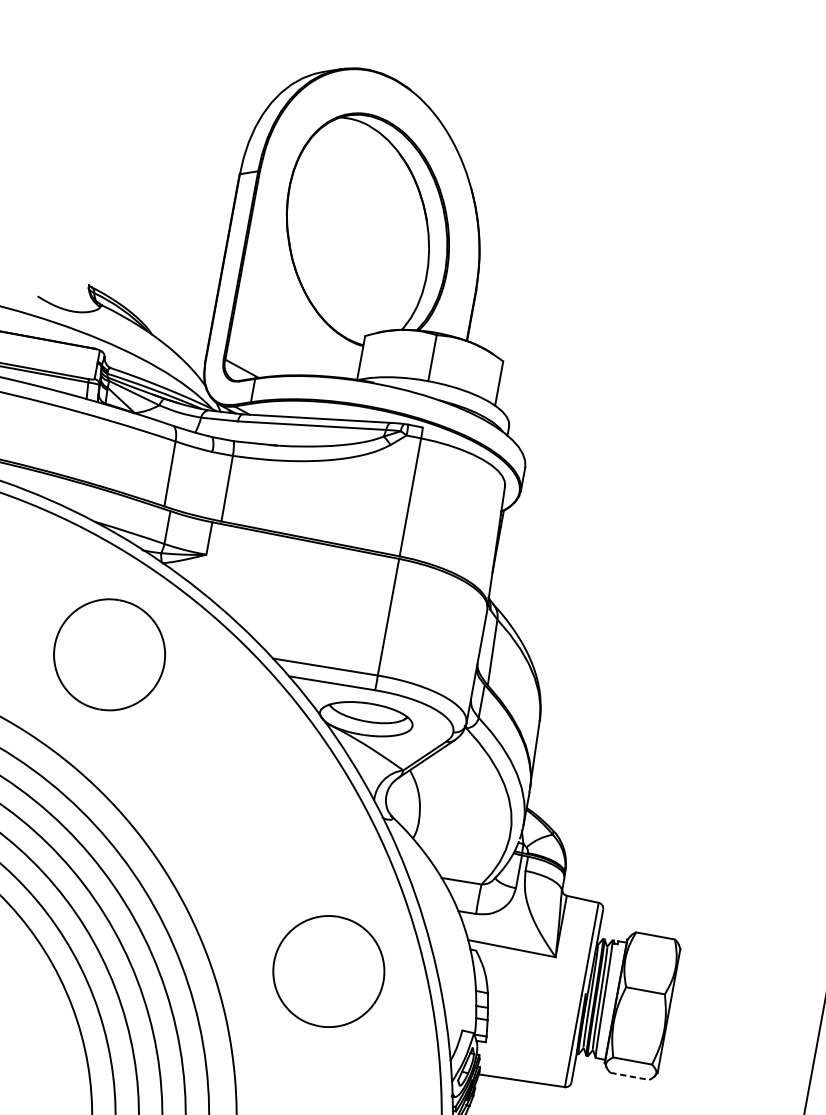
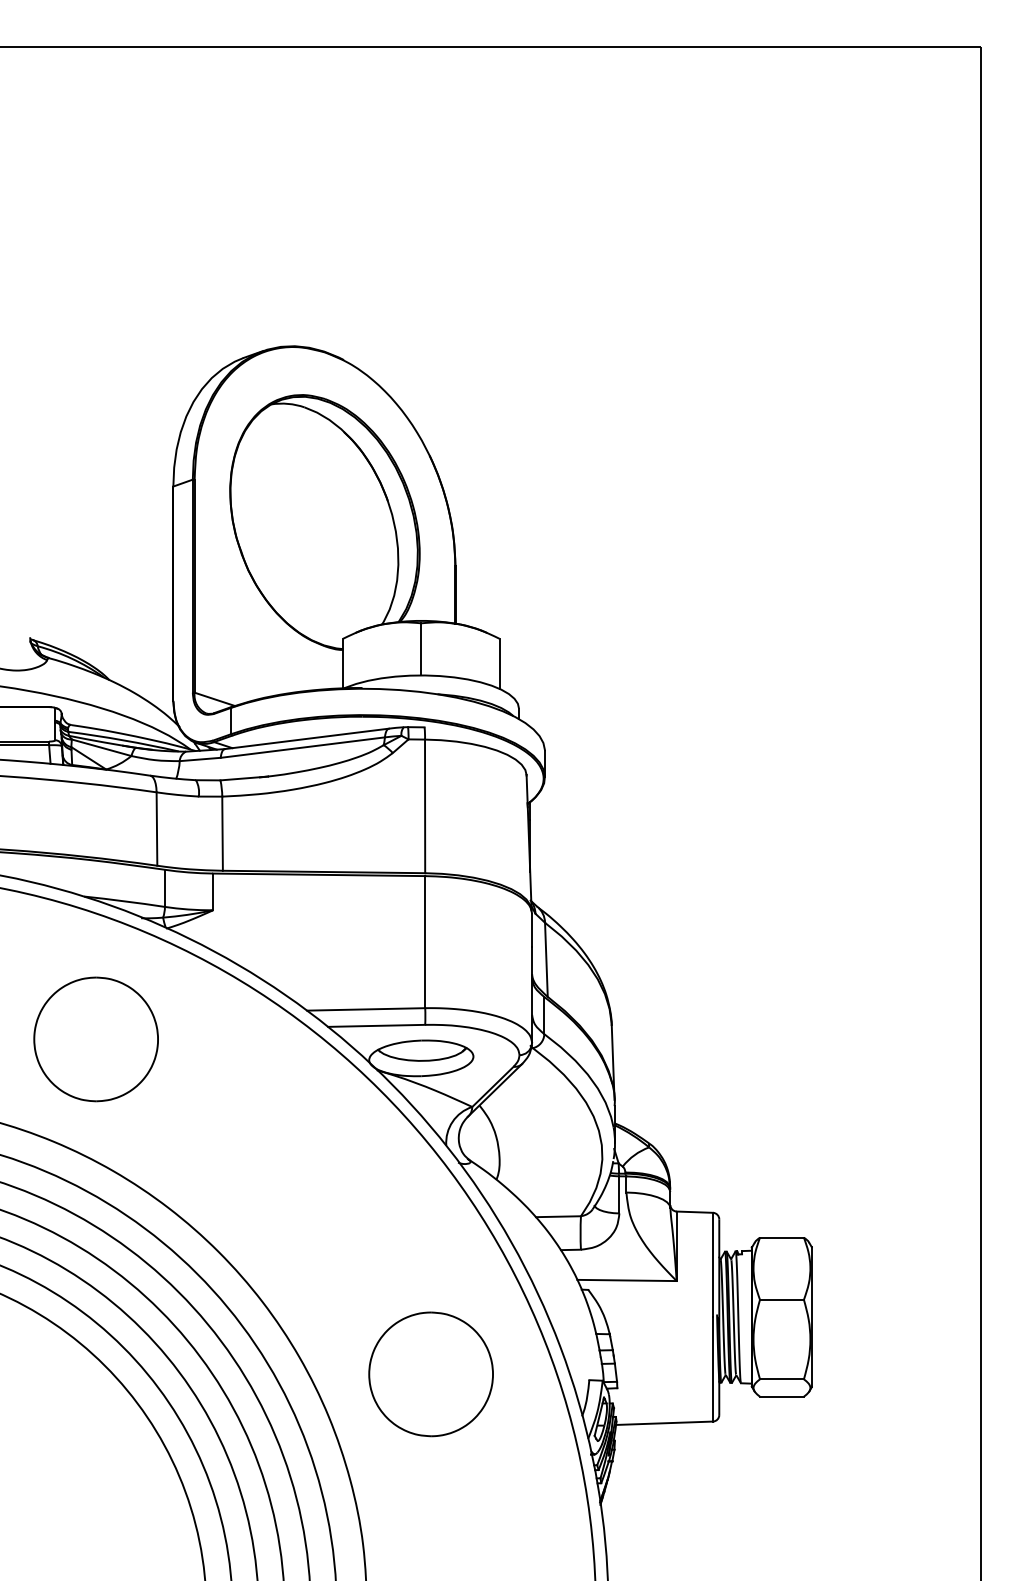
part: (109, 654) -> (95, 1039), moved
part: (328, 971) -> (430, 1374), moved
line: (629, 1076) -> (781, 1396), dashed -> solid

